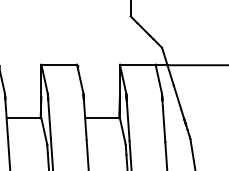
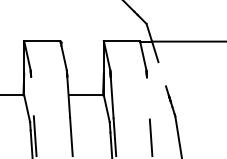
line: (177, 97) -> (162, 74), removed
line: (49, 119) -> (32, 96), removed
line: (163, 121) -> (148, 98), removed

